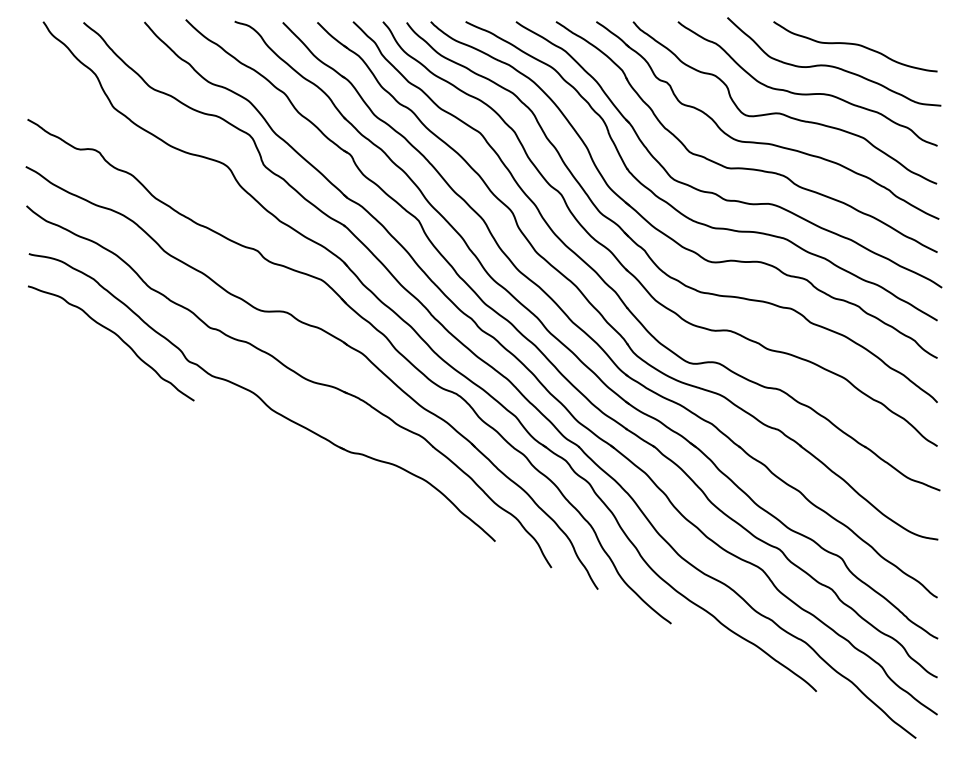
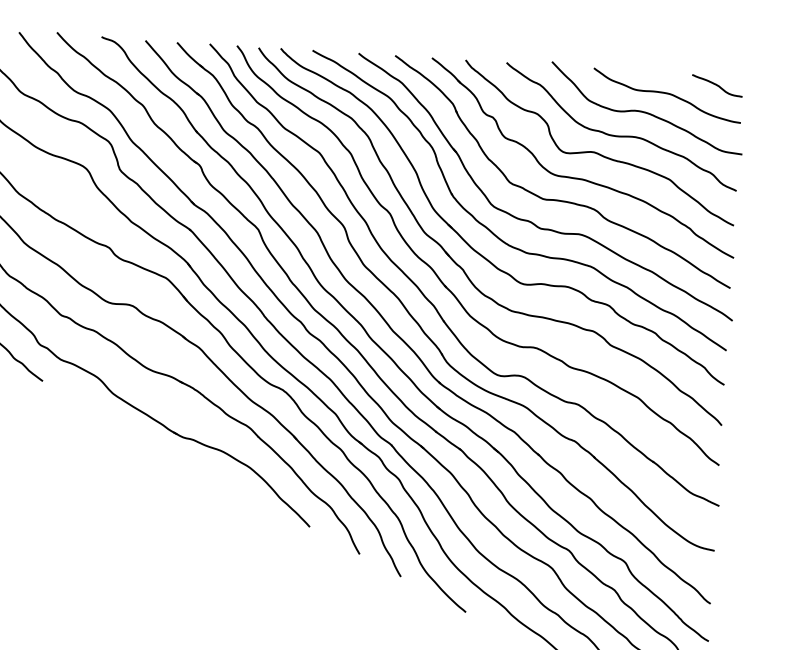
curve: (909, 32) -> (717, 85), added

